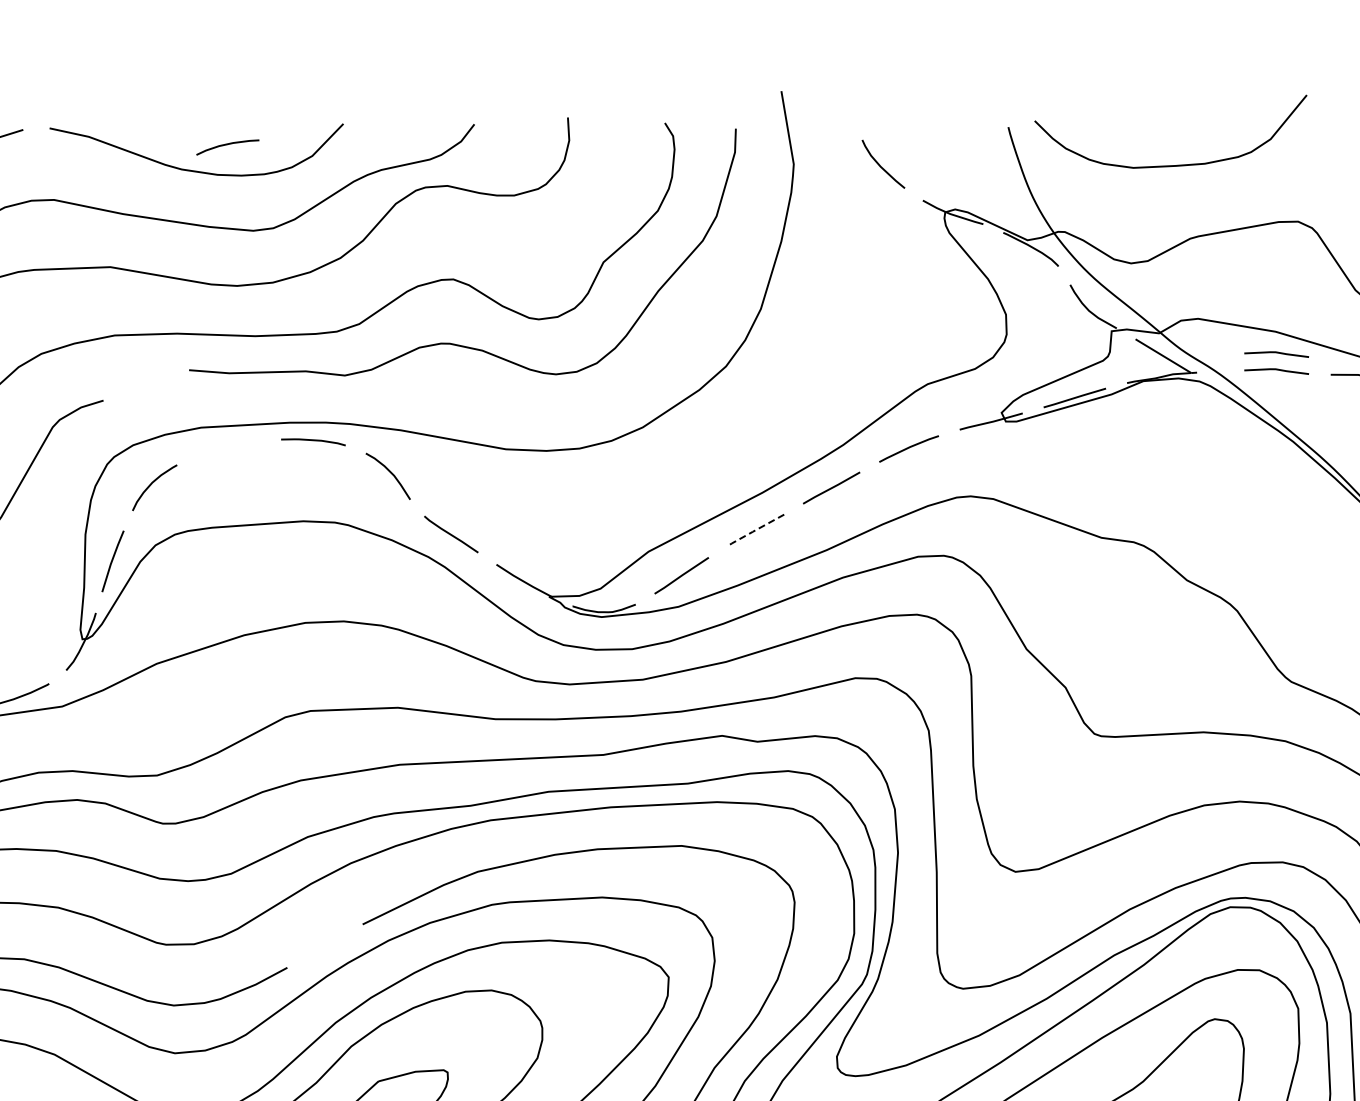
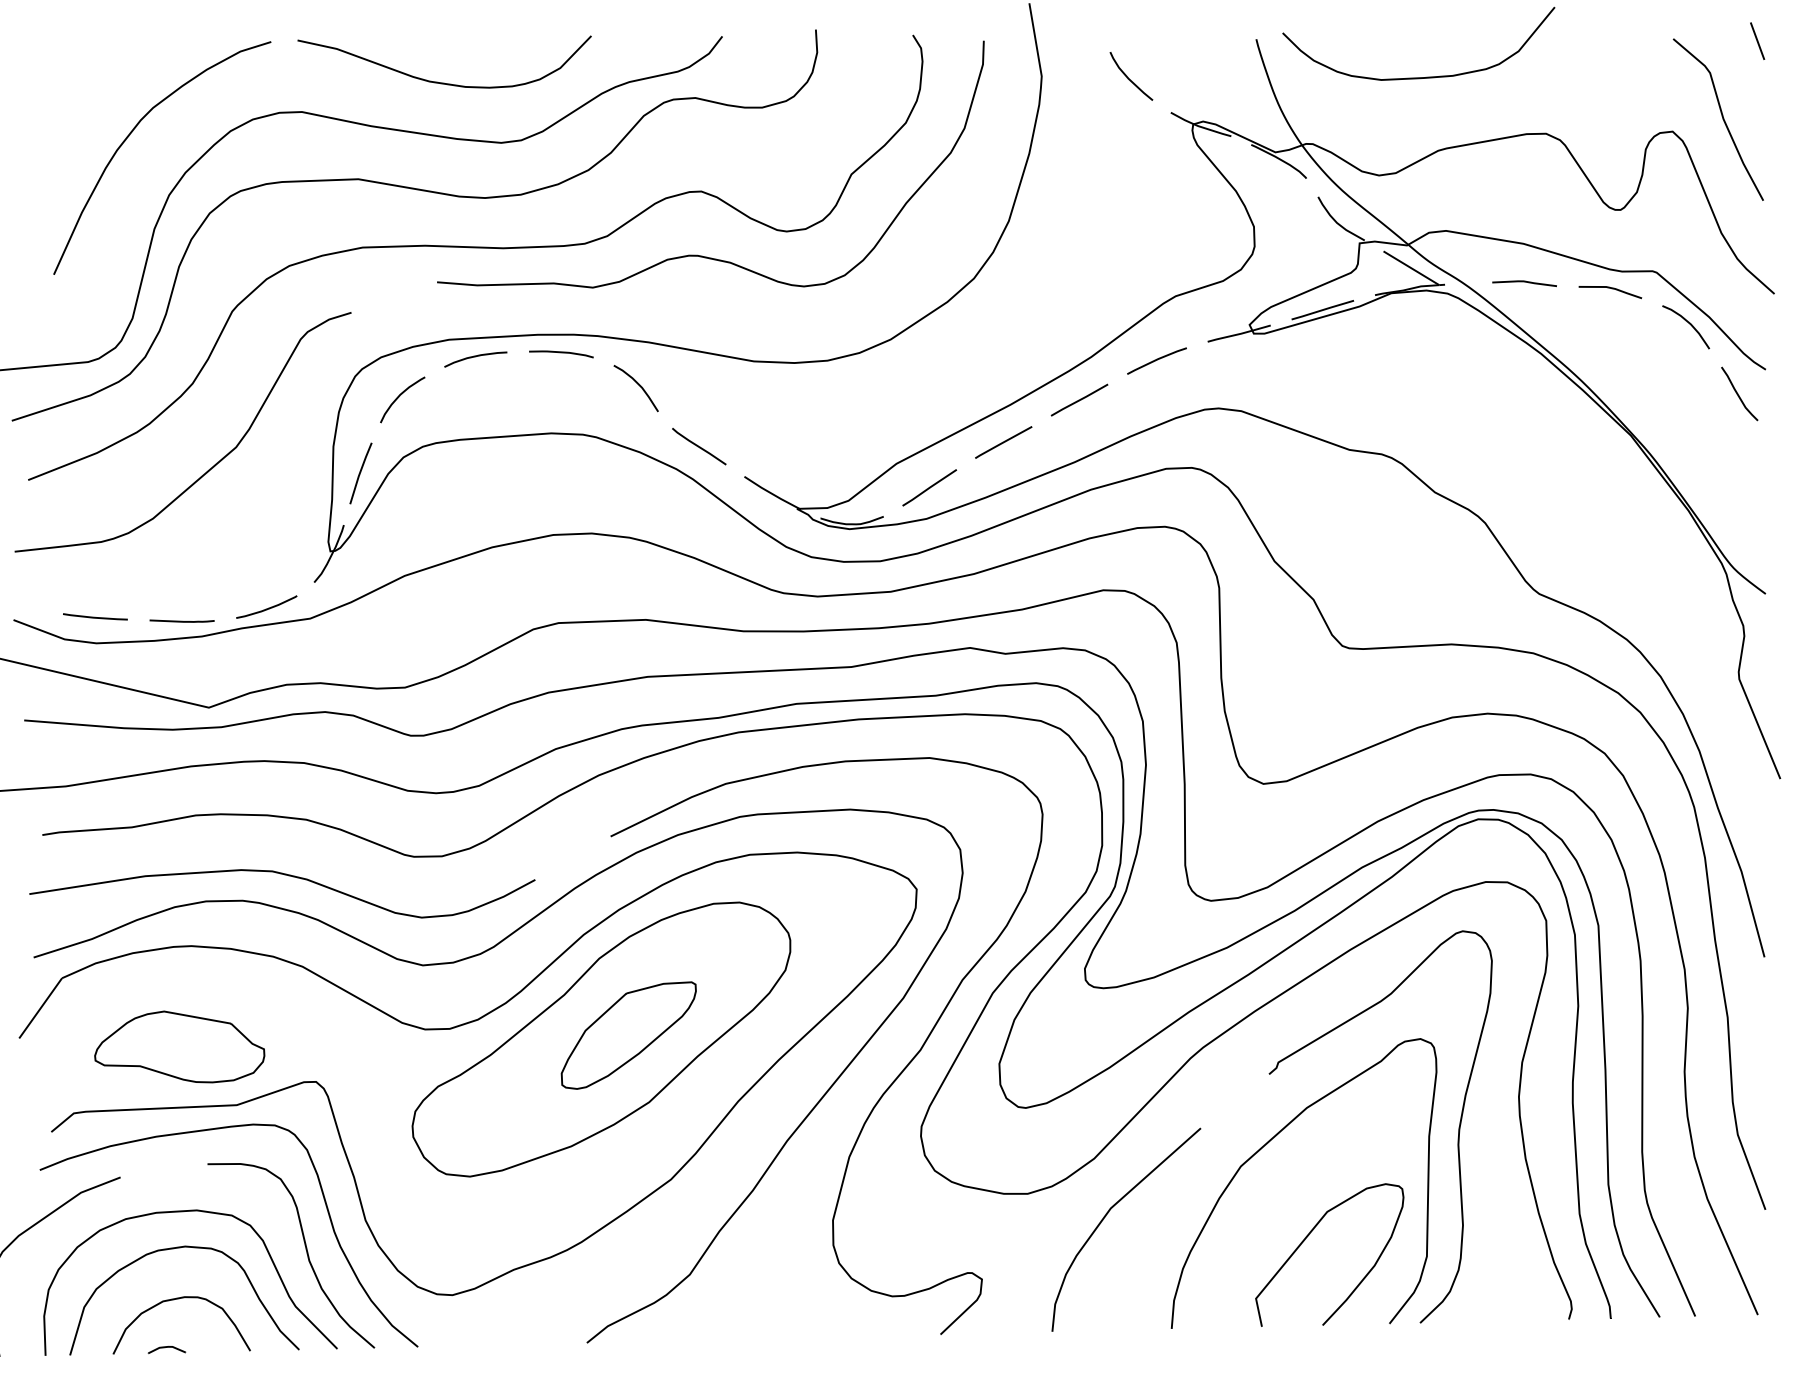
curve: (227, 145) -> (475, 357), moved
curve: (1276, 353) -> (1524, 265), removed
line: (754, 530) -> (1002, 442), dashed -> solid

